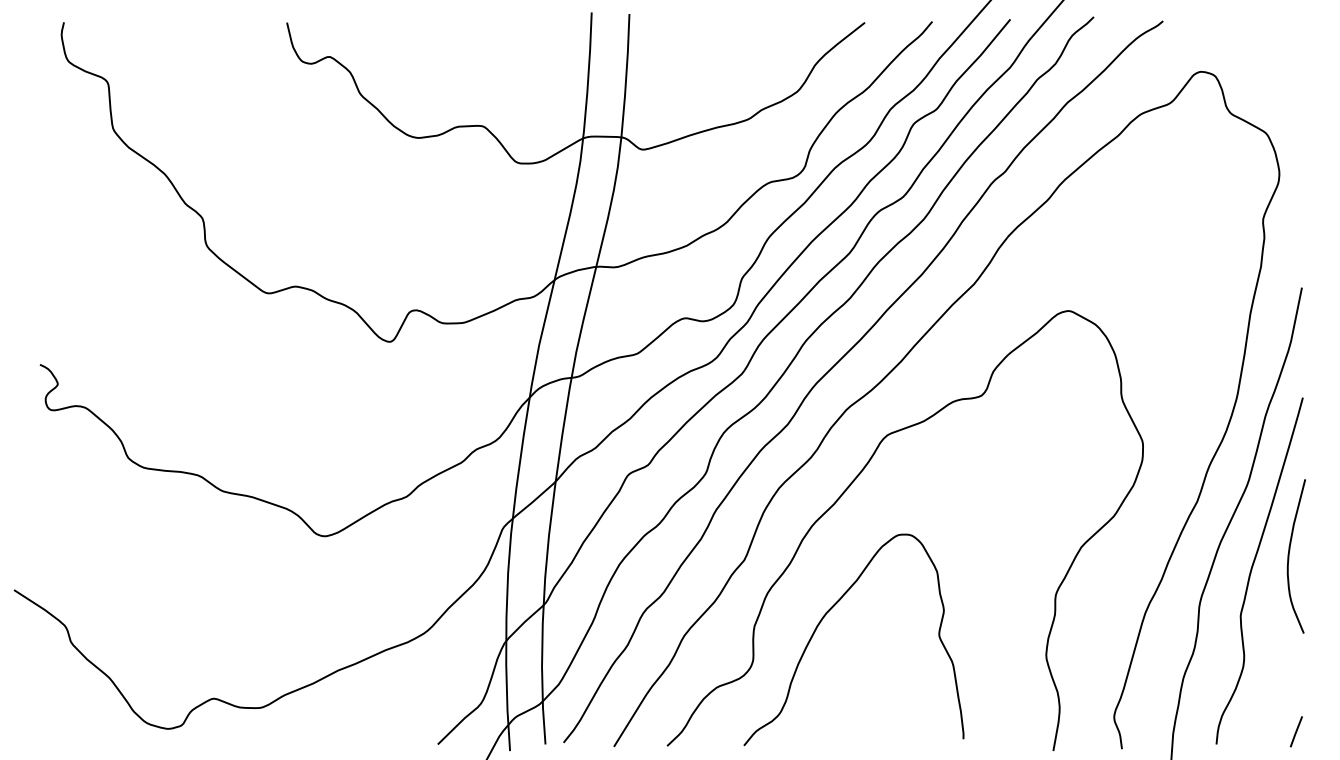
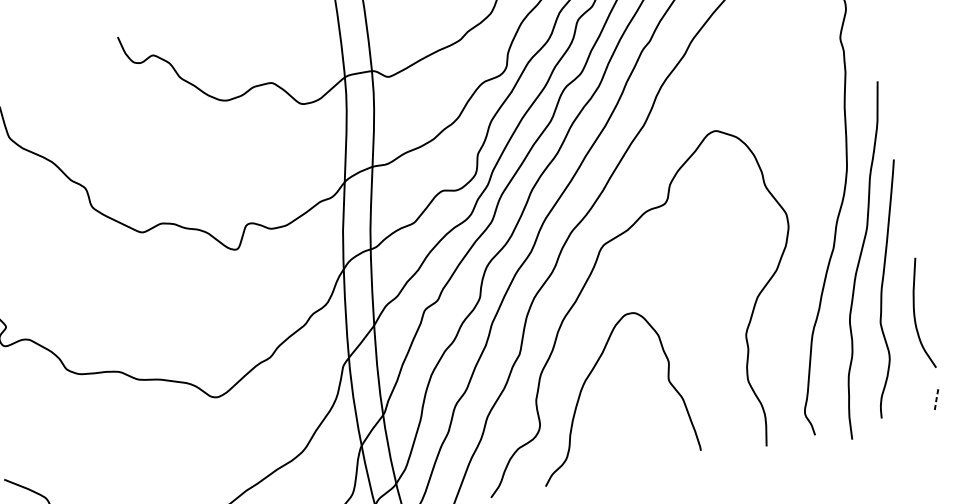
curve: (1289, 556) -> (915, 314), moved
line: (1296, 732) -> (936, 398), solid -> dashed

